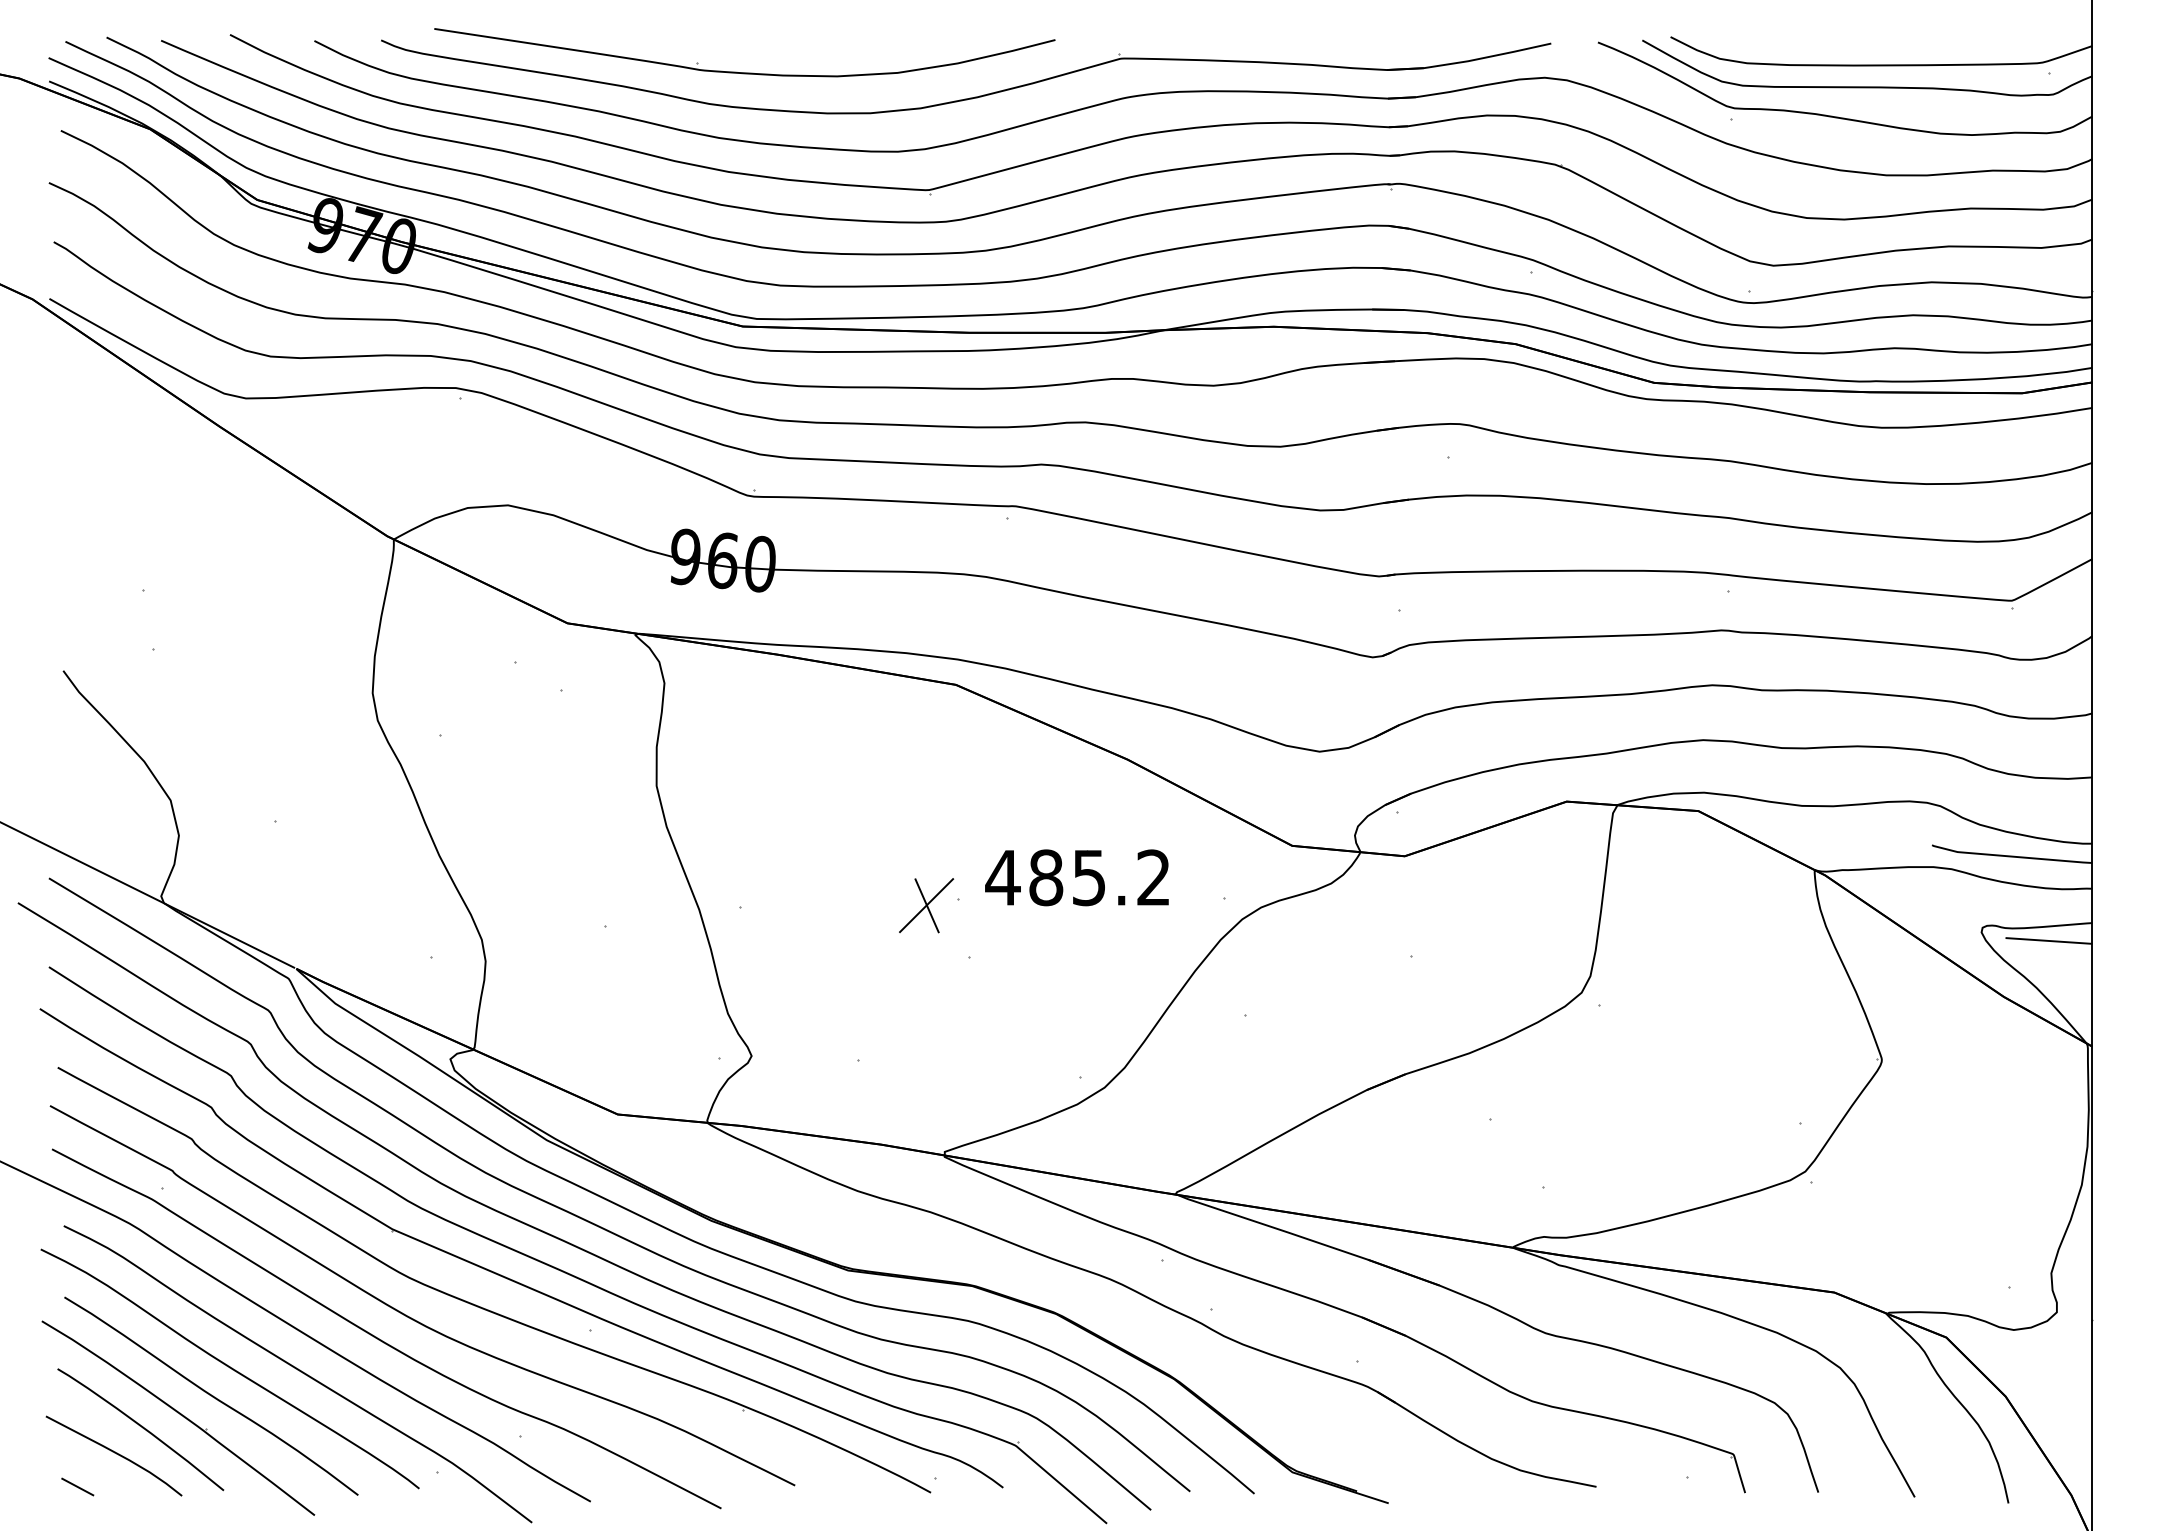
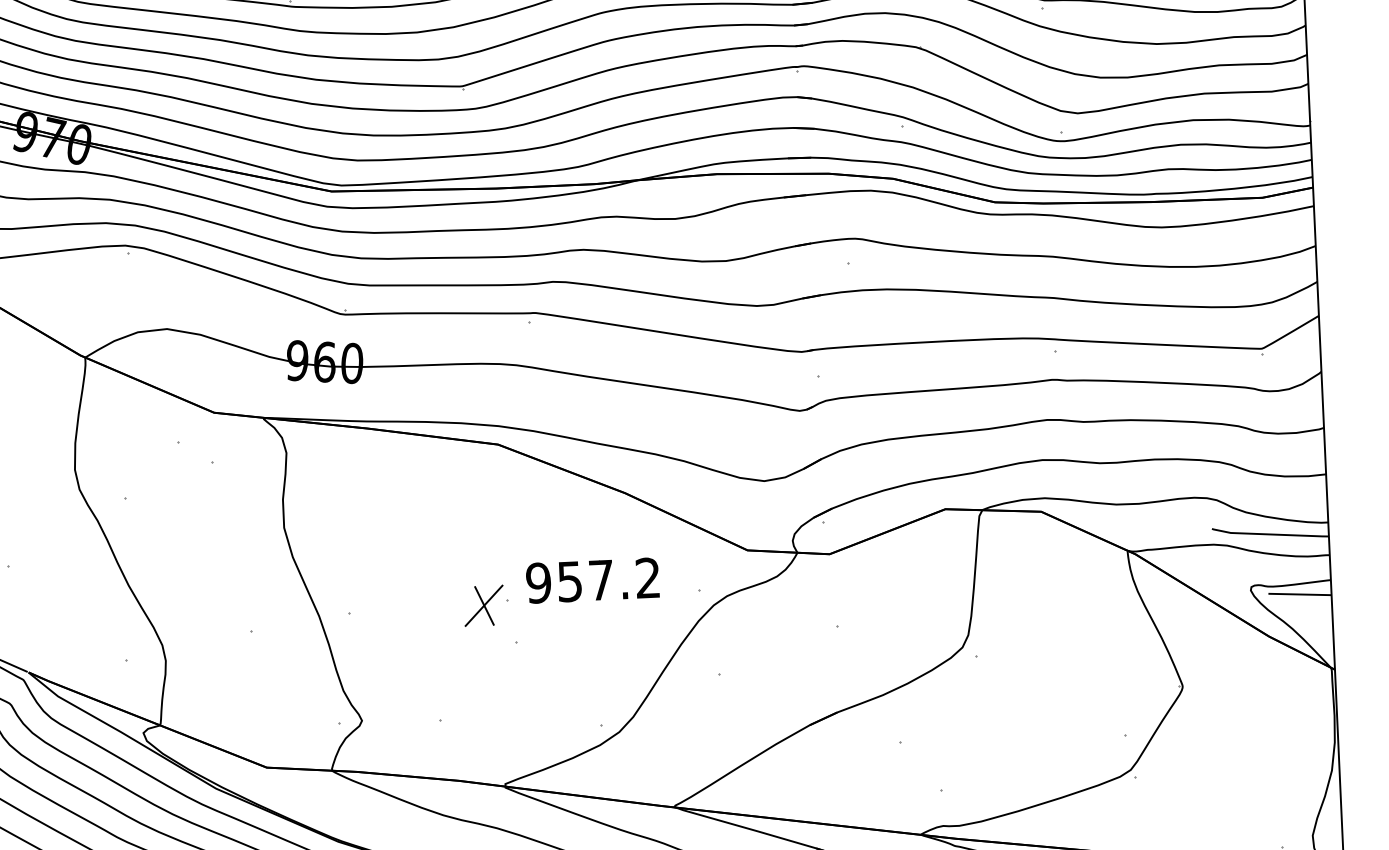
text: (1045, 877) -> (569, 581), 485.2 -> 957.2

